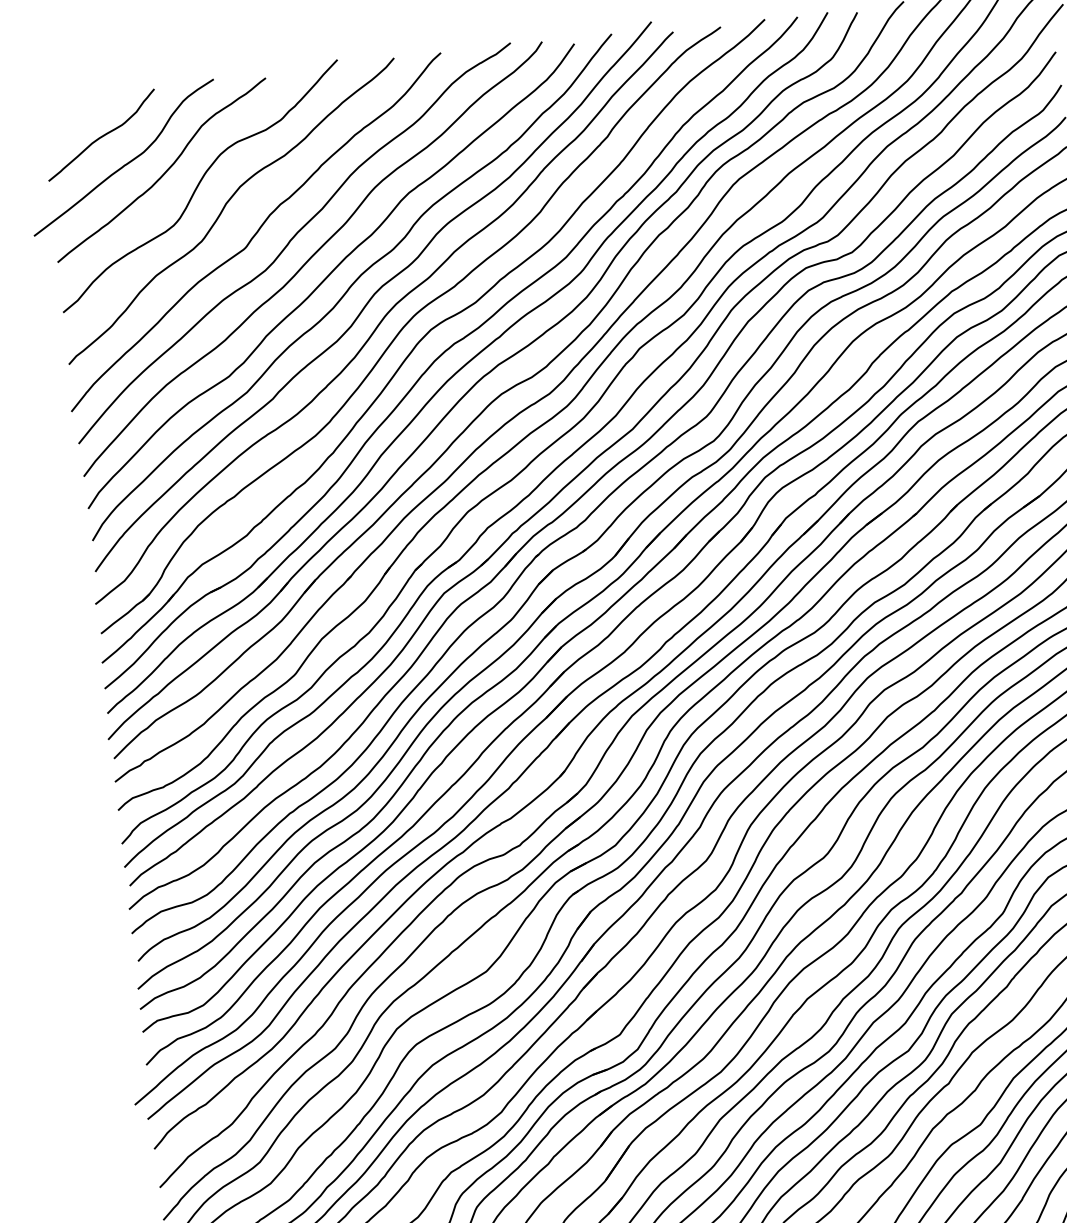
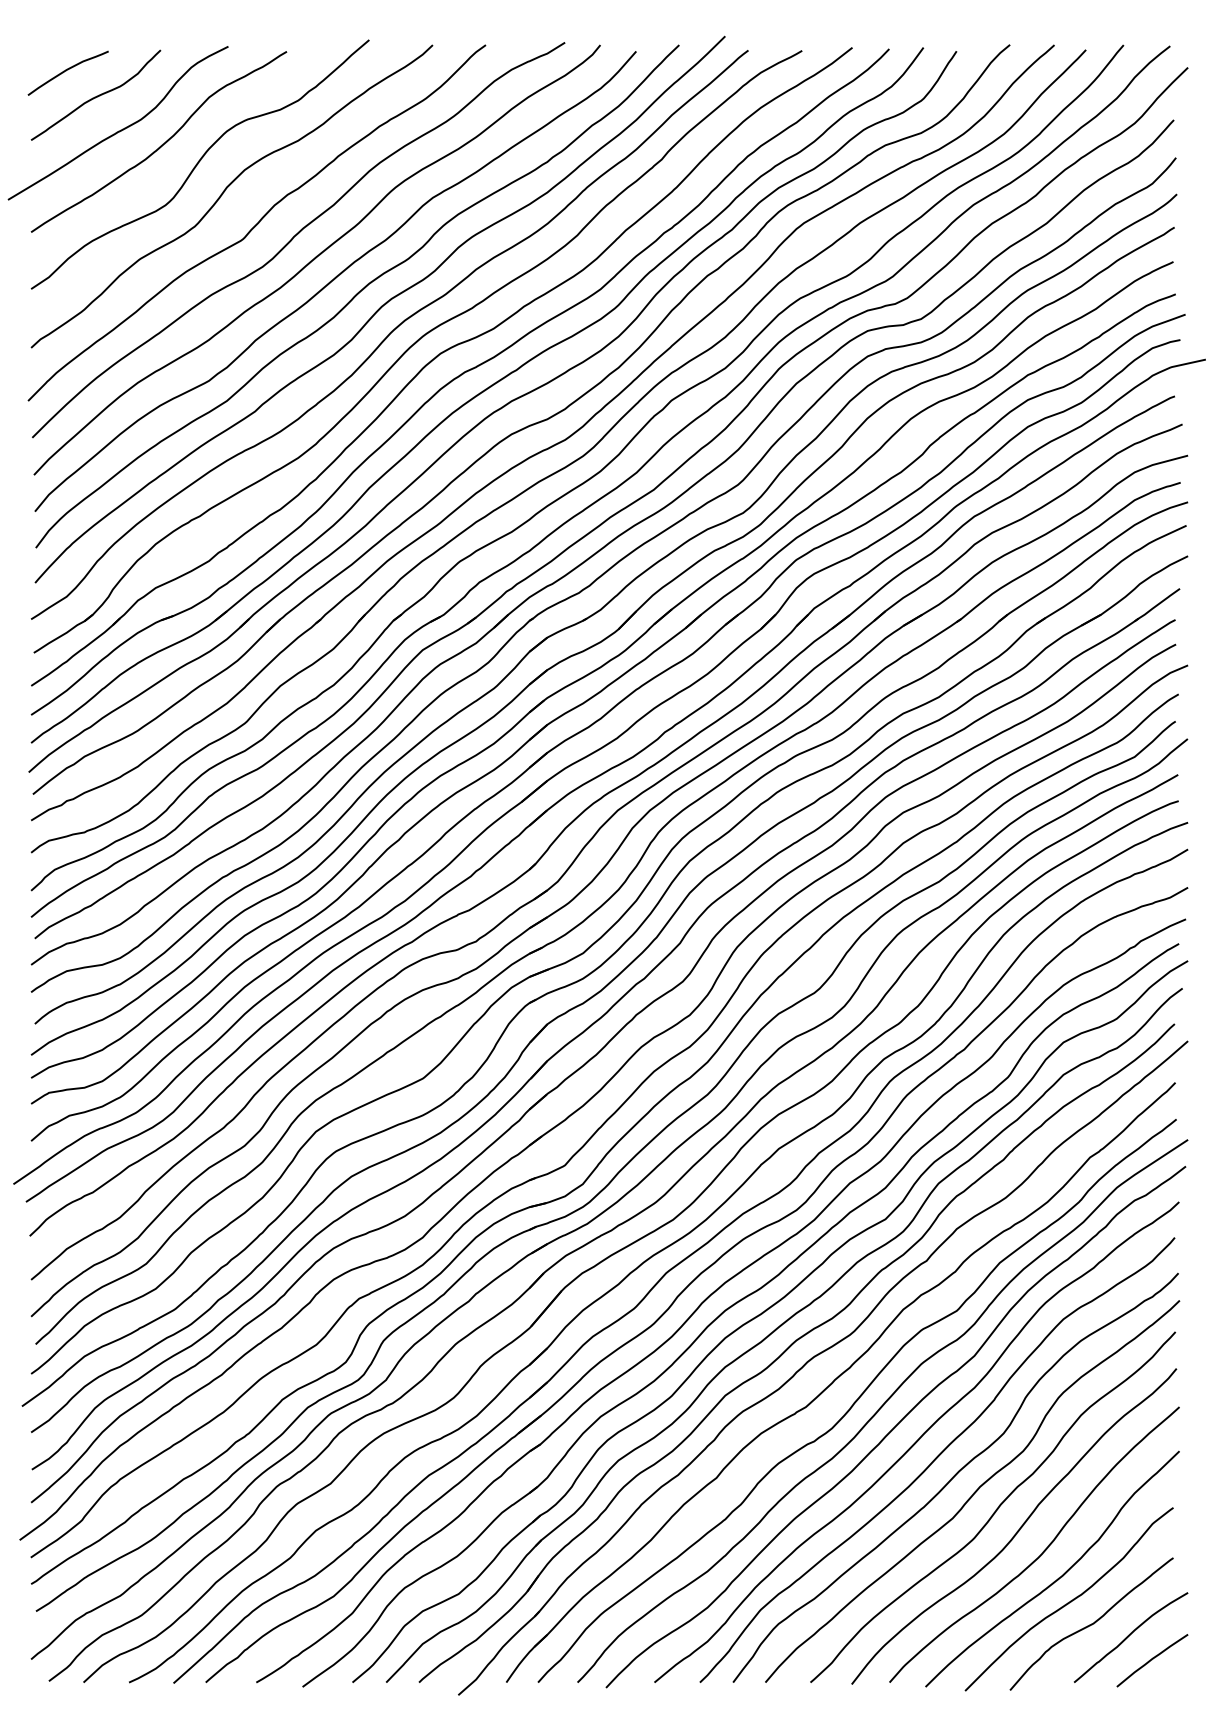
curve: (73, 117) -> (66, 71), added

